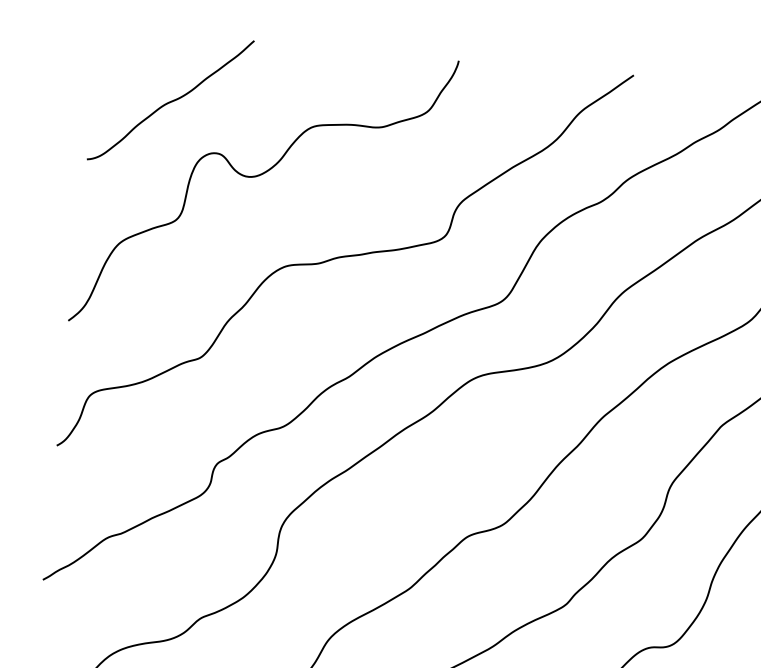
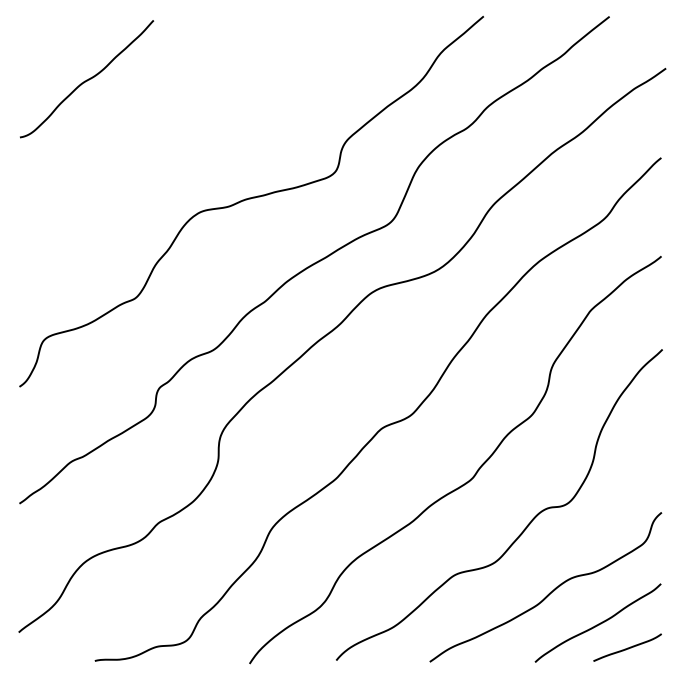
curve: (257, 177) -> (168, 137), removed

